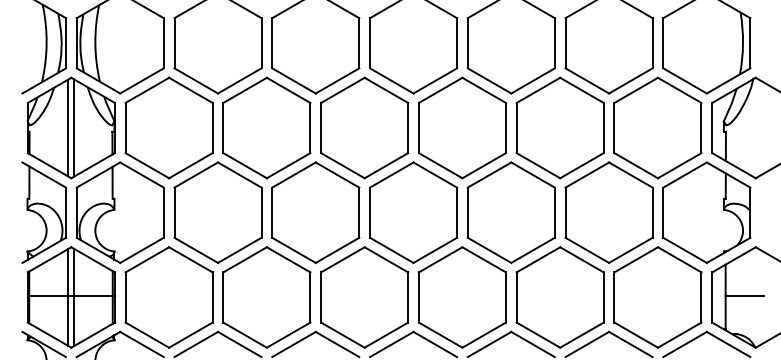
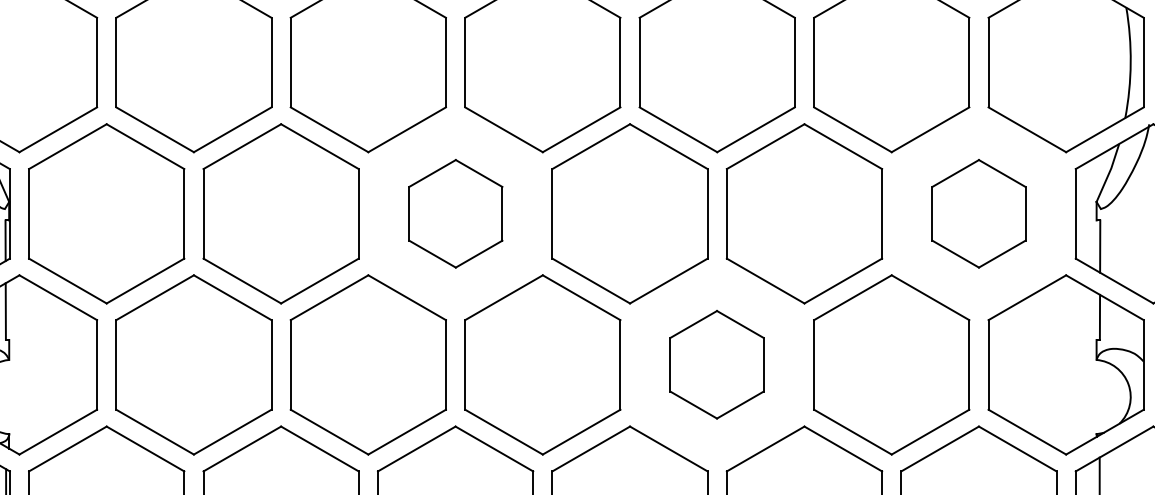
part: (364, 127) -> (455, 212), size x0.6
part: (657, 127) -> (978, 212), size x0.6
part: (510, 212) -> (715, 364), size x0.6

